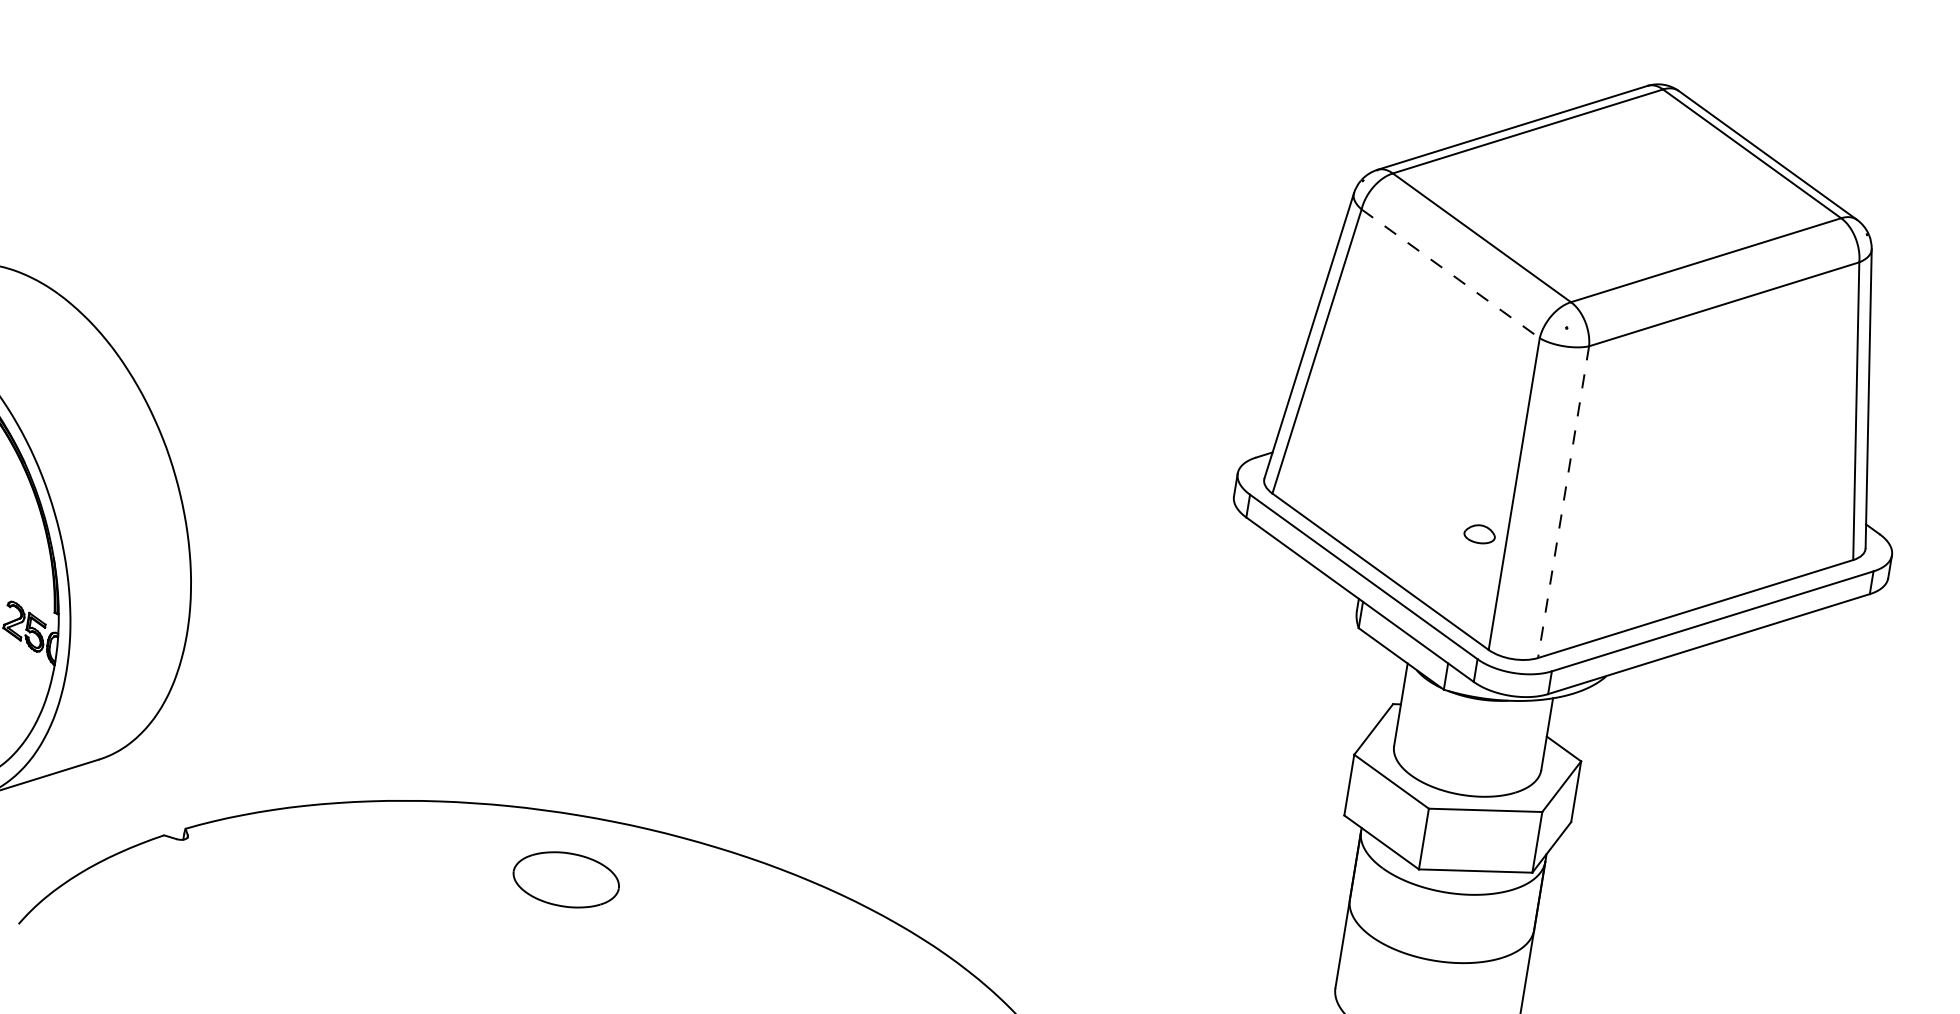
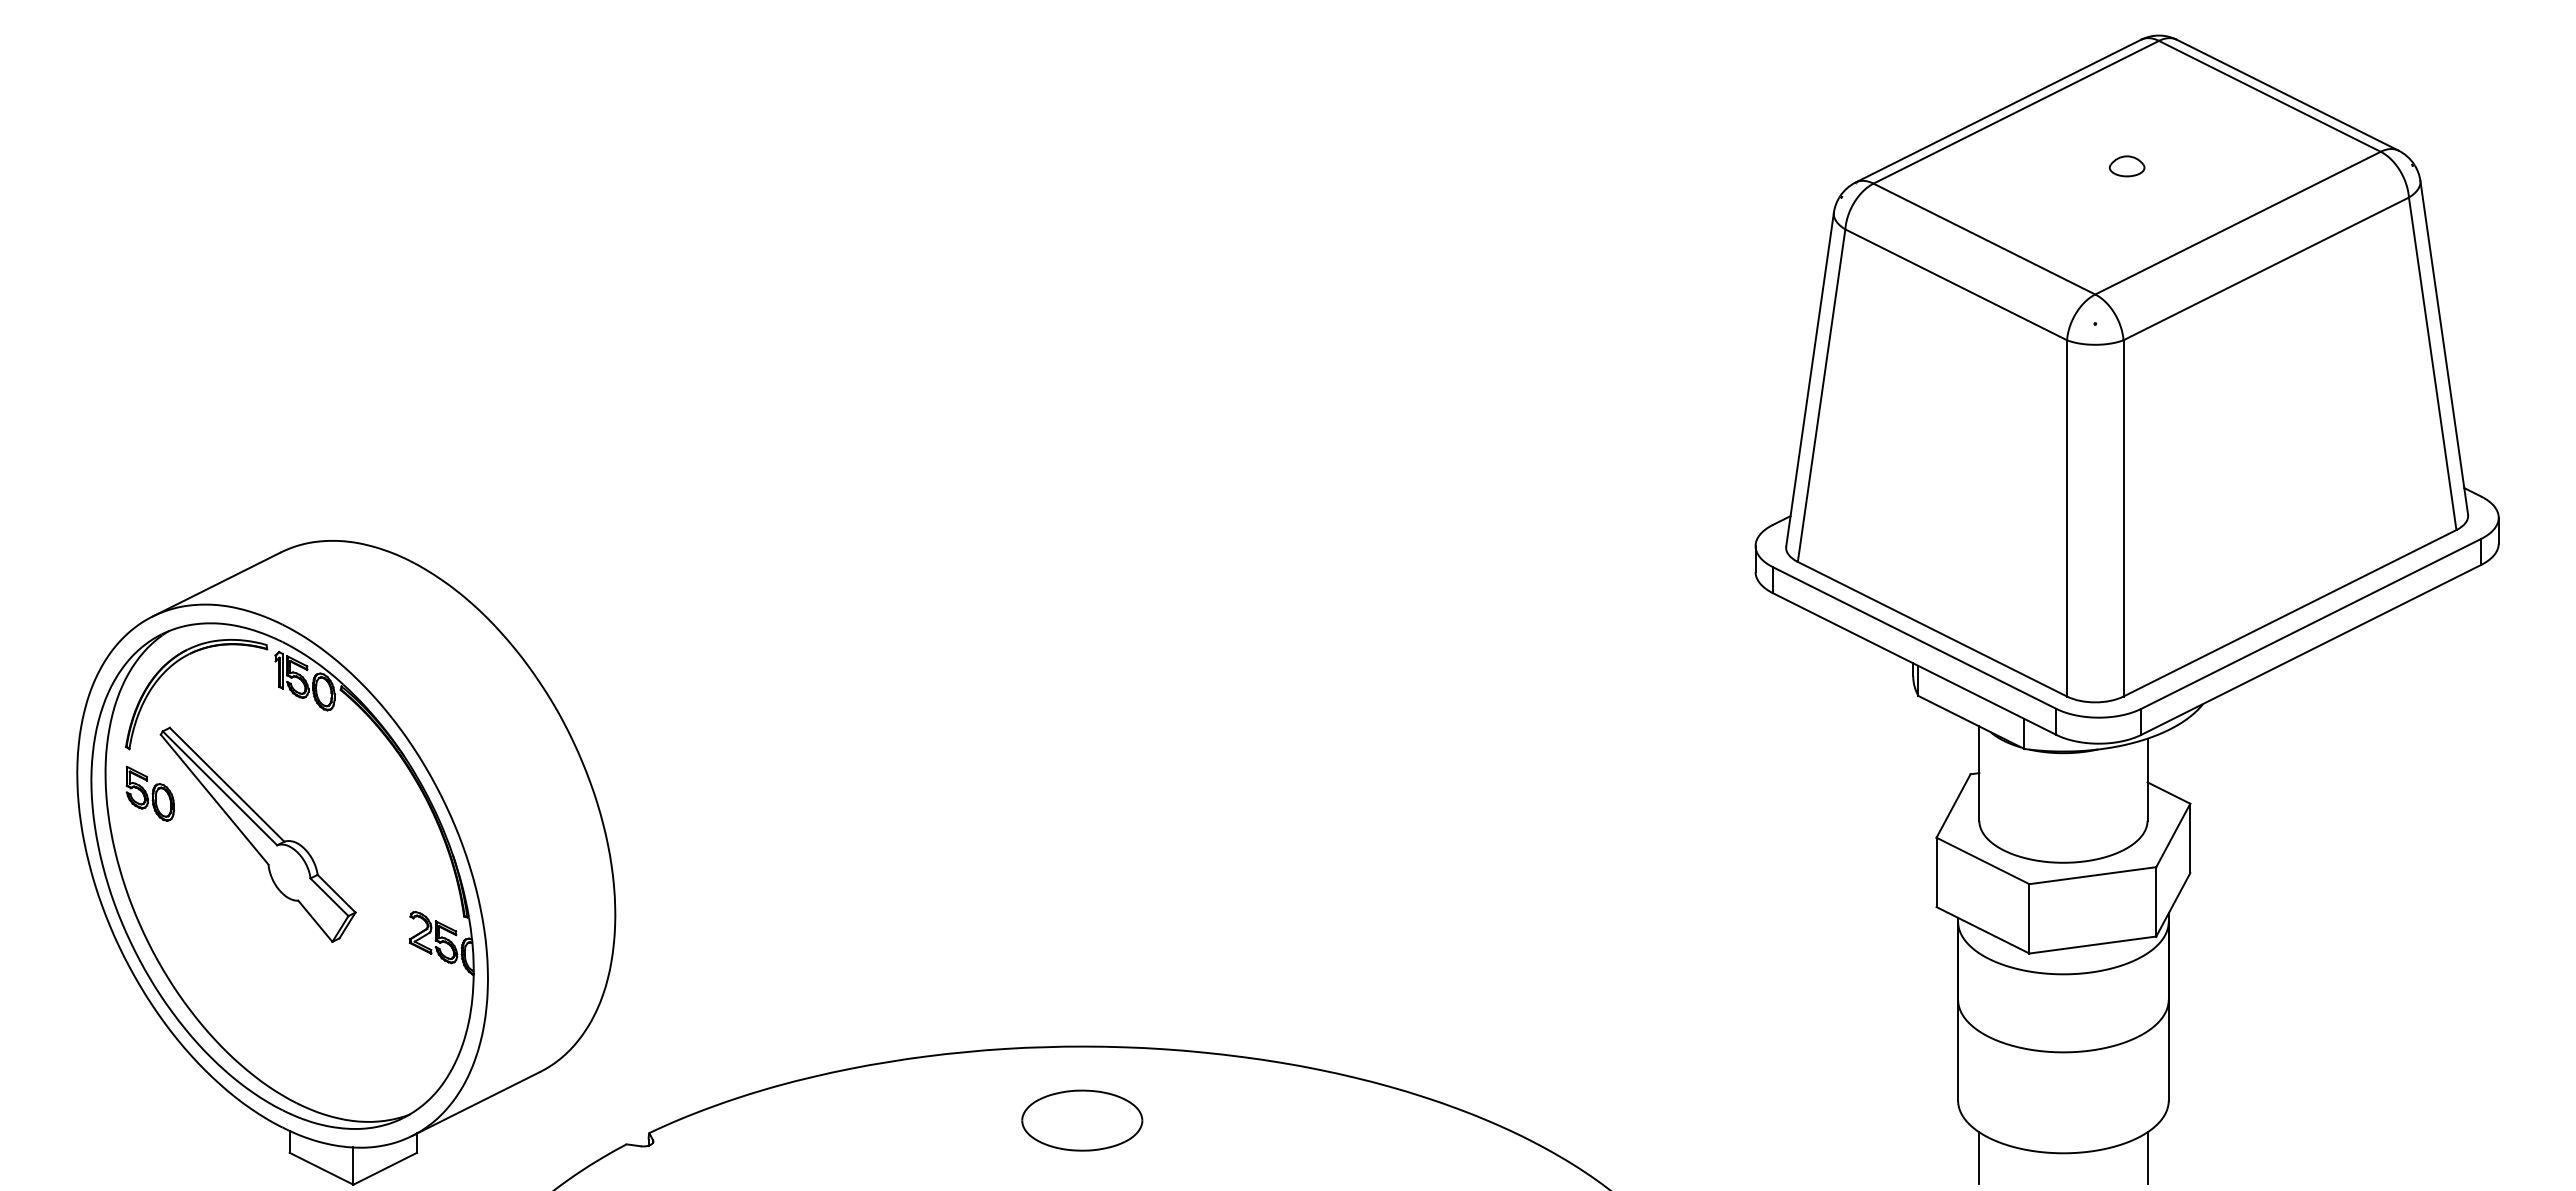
line: (1450, 273) -> (1956, 284), dashed -> solid
line: (1563, 502) -> (2123, 518), dashed -> solid
part: (1479, 534) -> (2126, 166), moved

